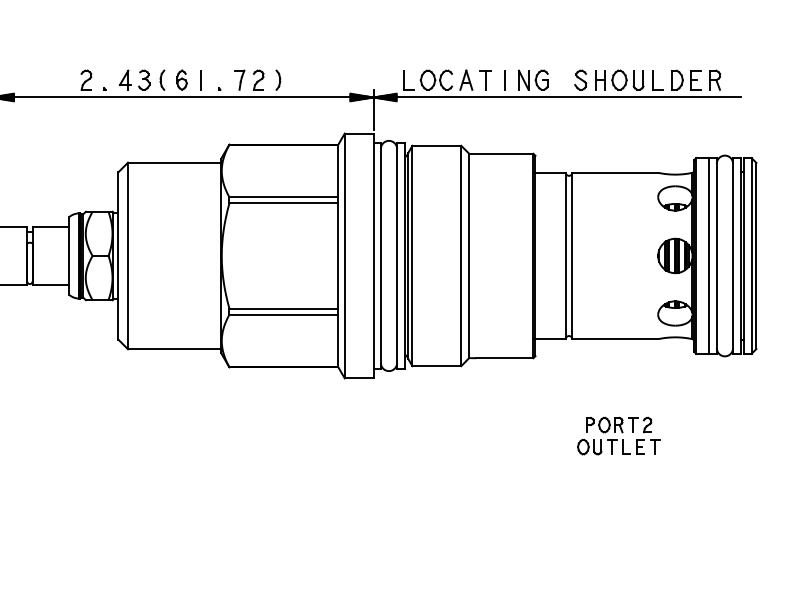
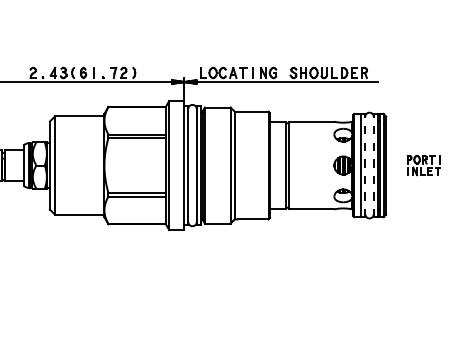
line: (717, 255) -> (365, 165), solid -> dashed
line: (732, 255) -> (373, 165), solid -> dashed
part: (618, 436) -> (313, 260), removed

